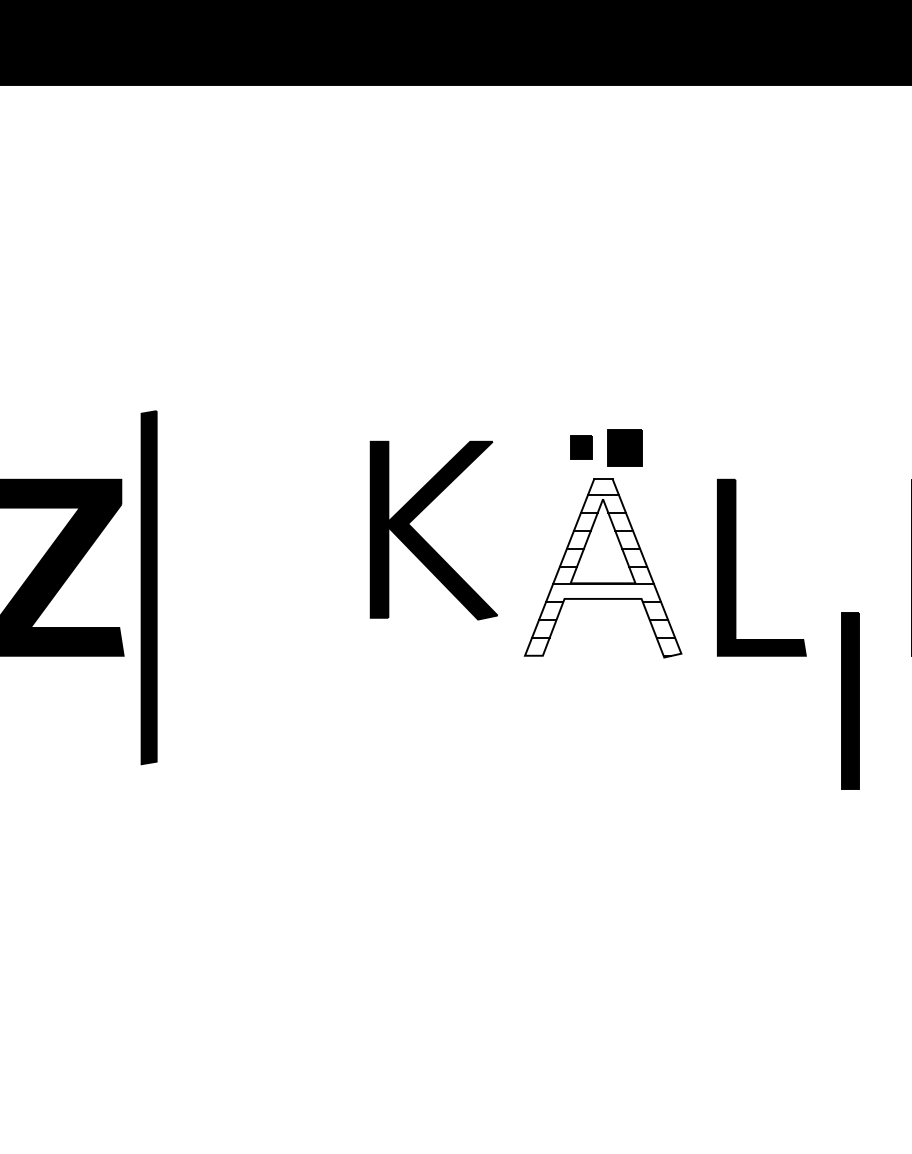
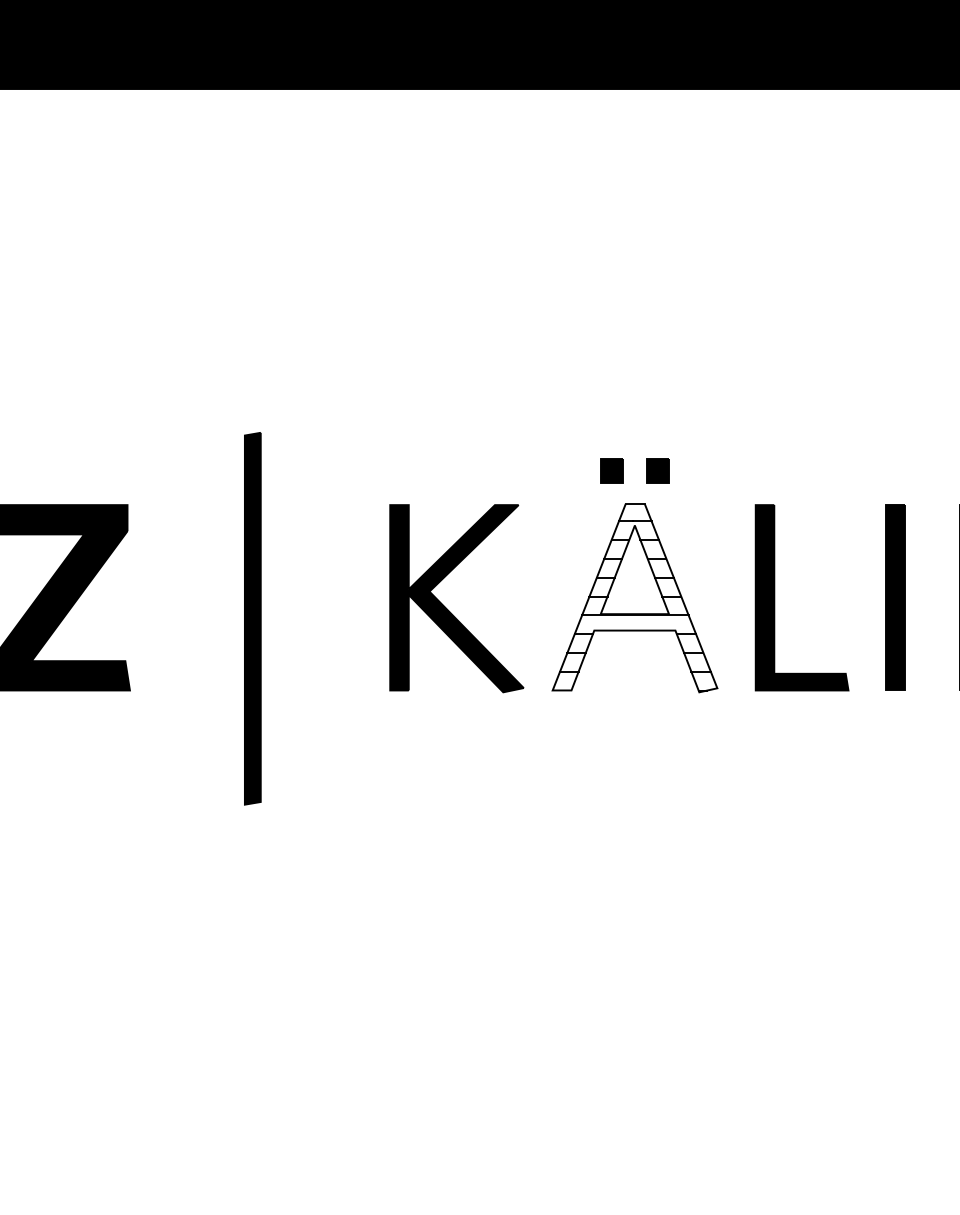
part: (624, 446) -> (657, 470), size x0.62
part: (424, 539) -> (446, 607), moved
part: (148, 587) -> (252, 618), moved
part: (850, 700) -> (895, 597), moved

